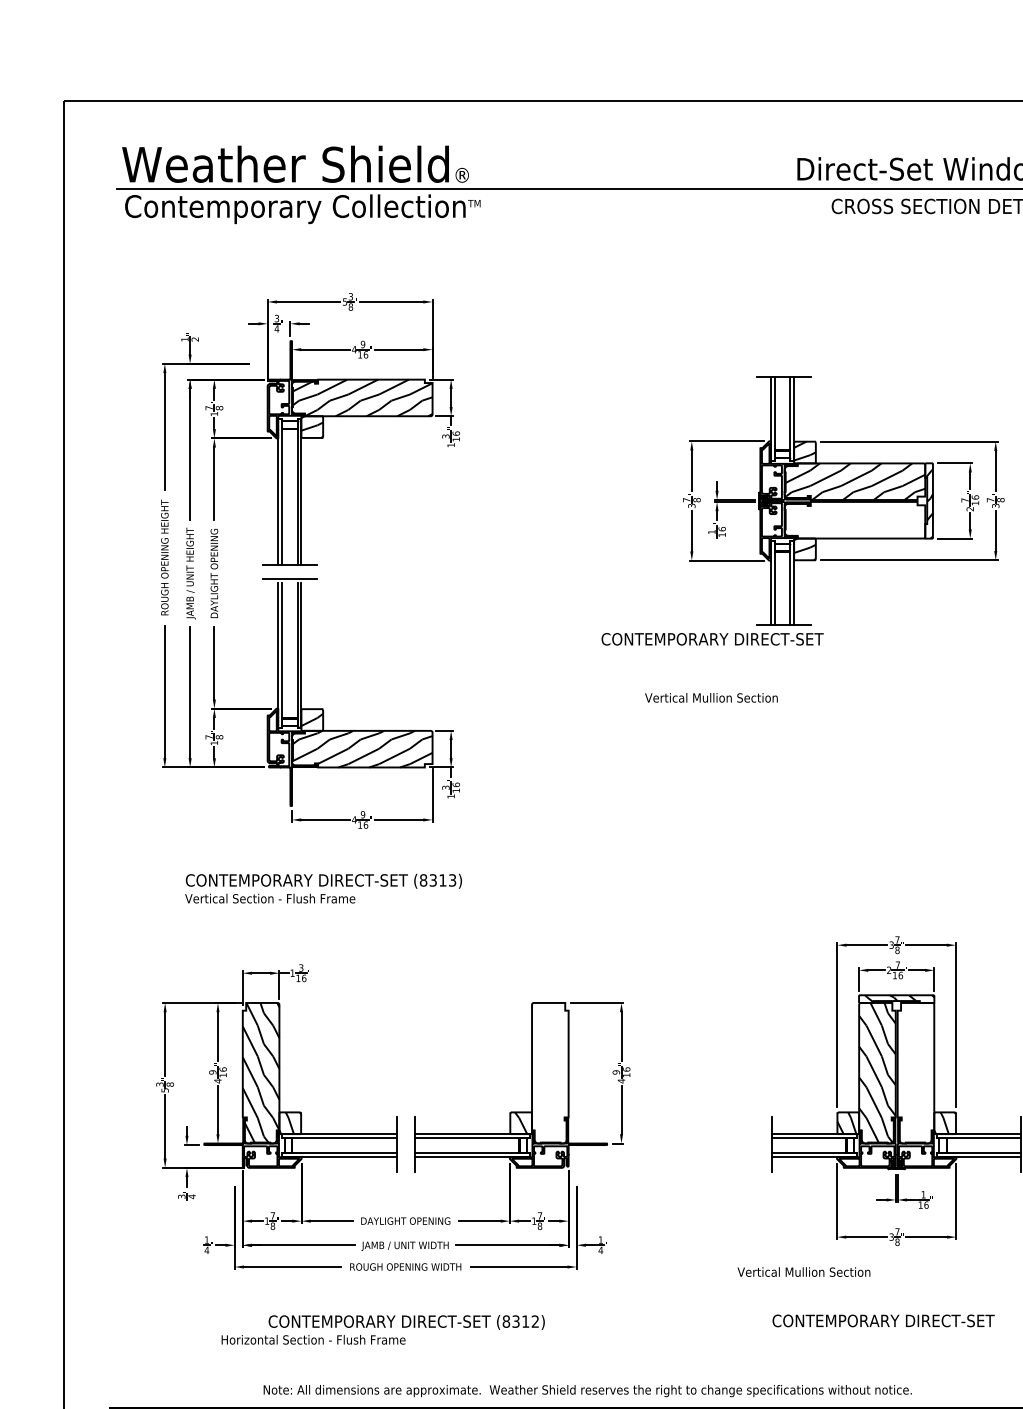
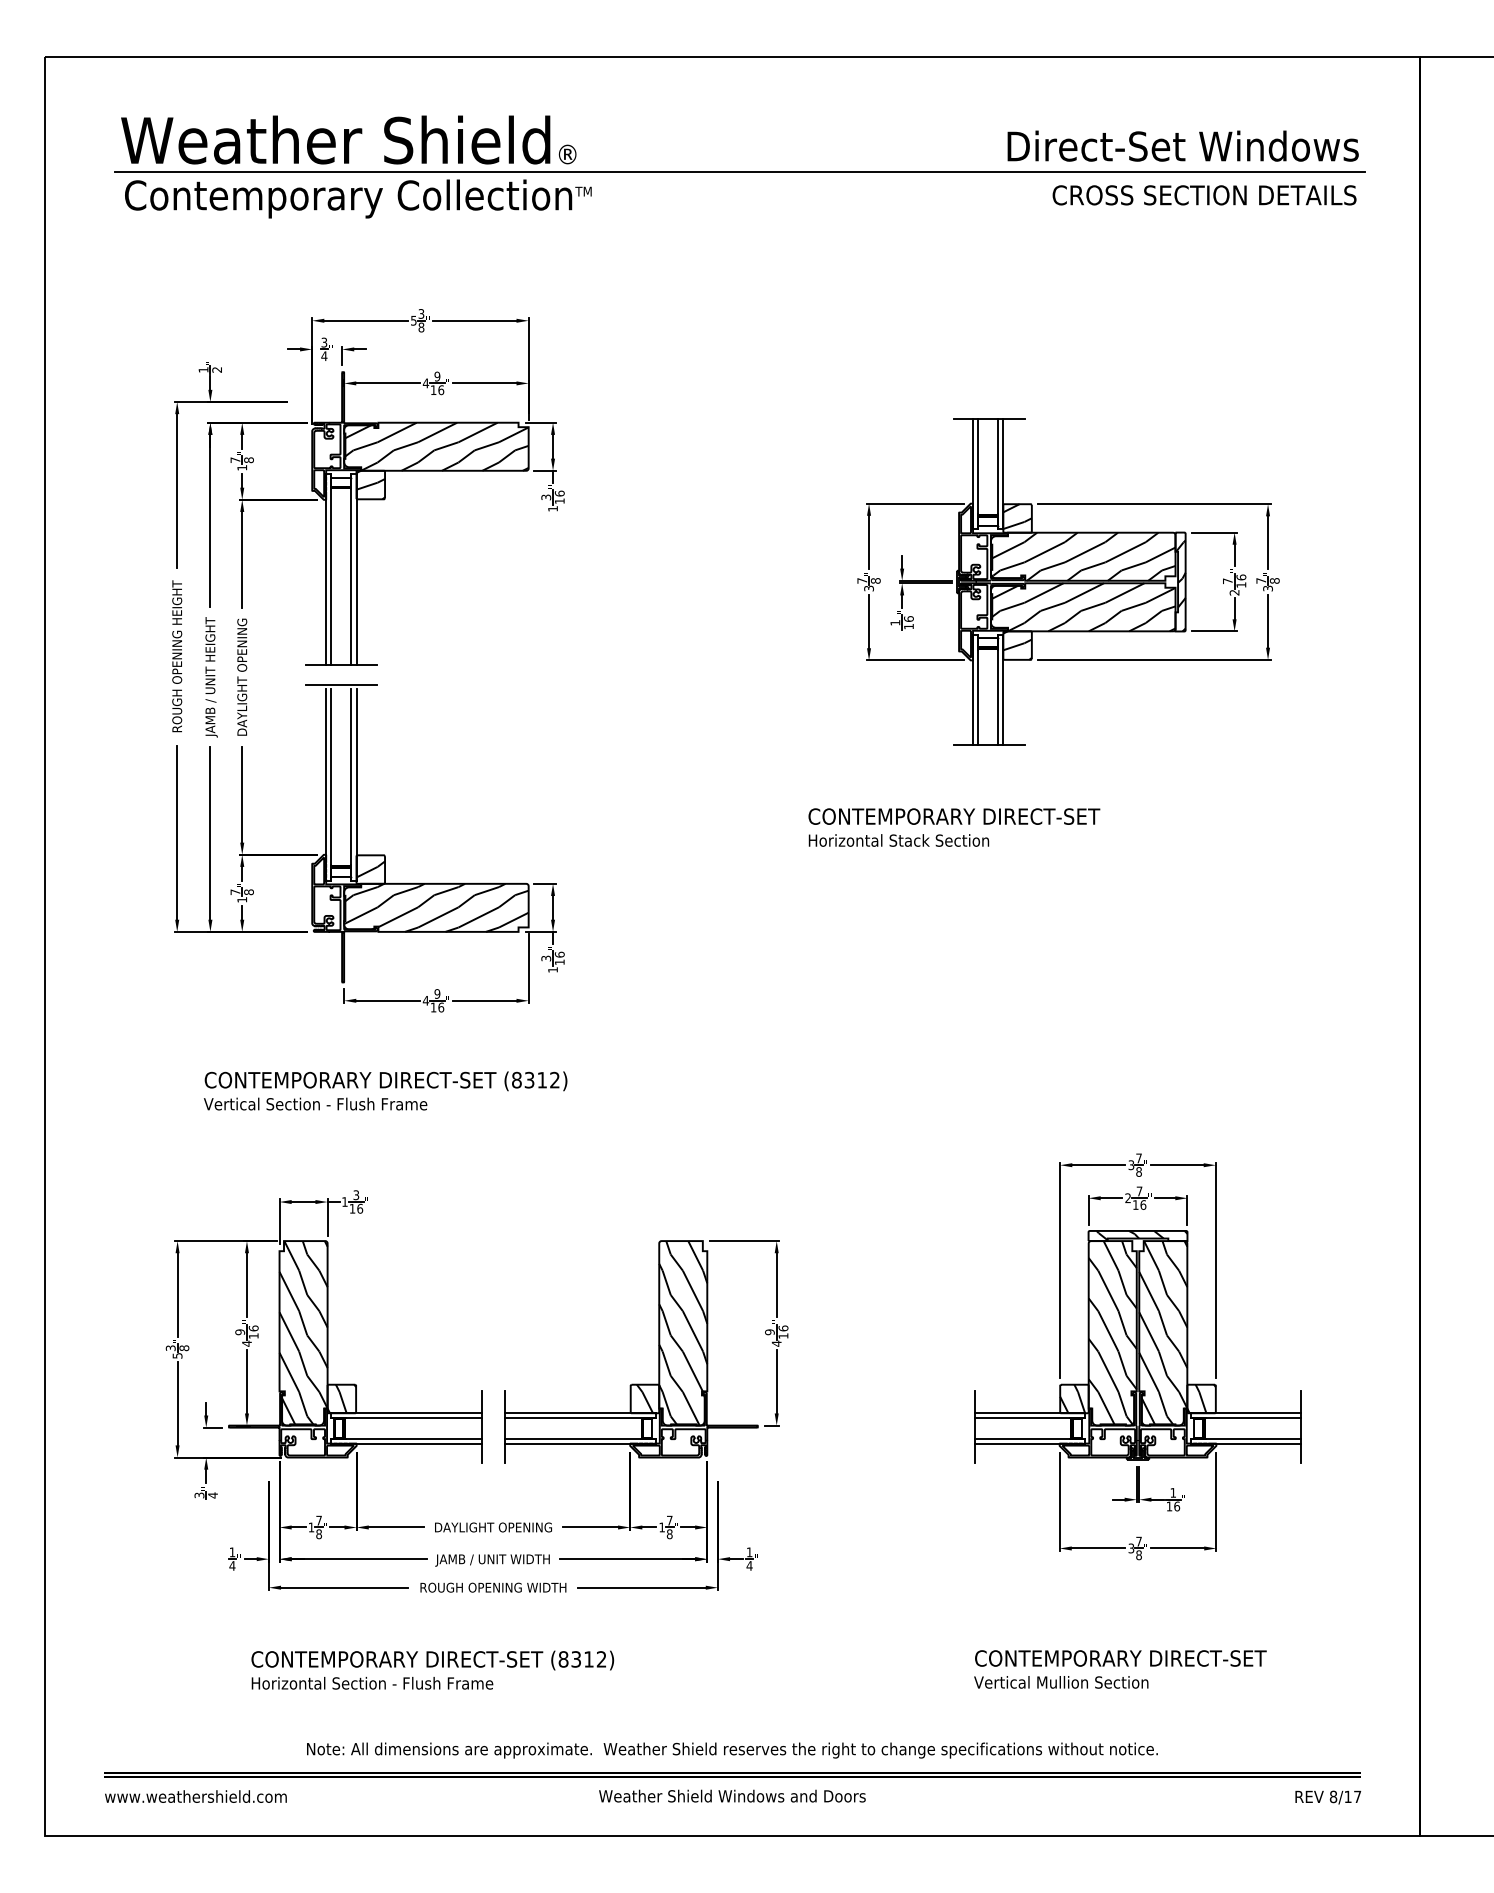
hatch: (855, 520) -> (1083, 607), added
text: (712, 639) -> (954, 816), moved
text: (714, 697) -> (898, 840), Vertical Mullion Section -> Horizontal Stack Section
text: (452, 880) -> (554, 1080), (8313) -> (8312)
hatch: (916, 1072) -> (1163, 1332), added
hatch: (550, 1073) -> (683, 1333), added
text: (804, 1272) -> (1061, 1682), moved
text: (406, 1322) -> (432, 1660), moved

